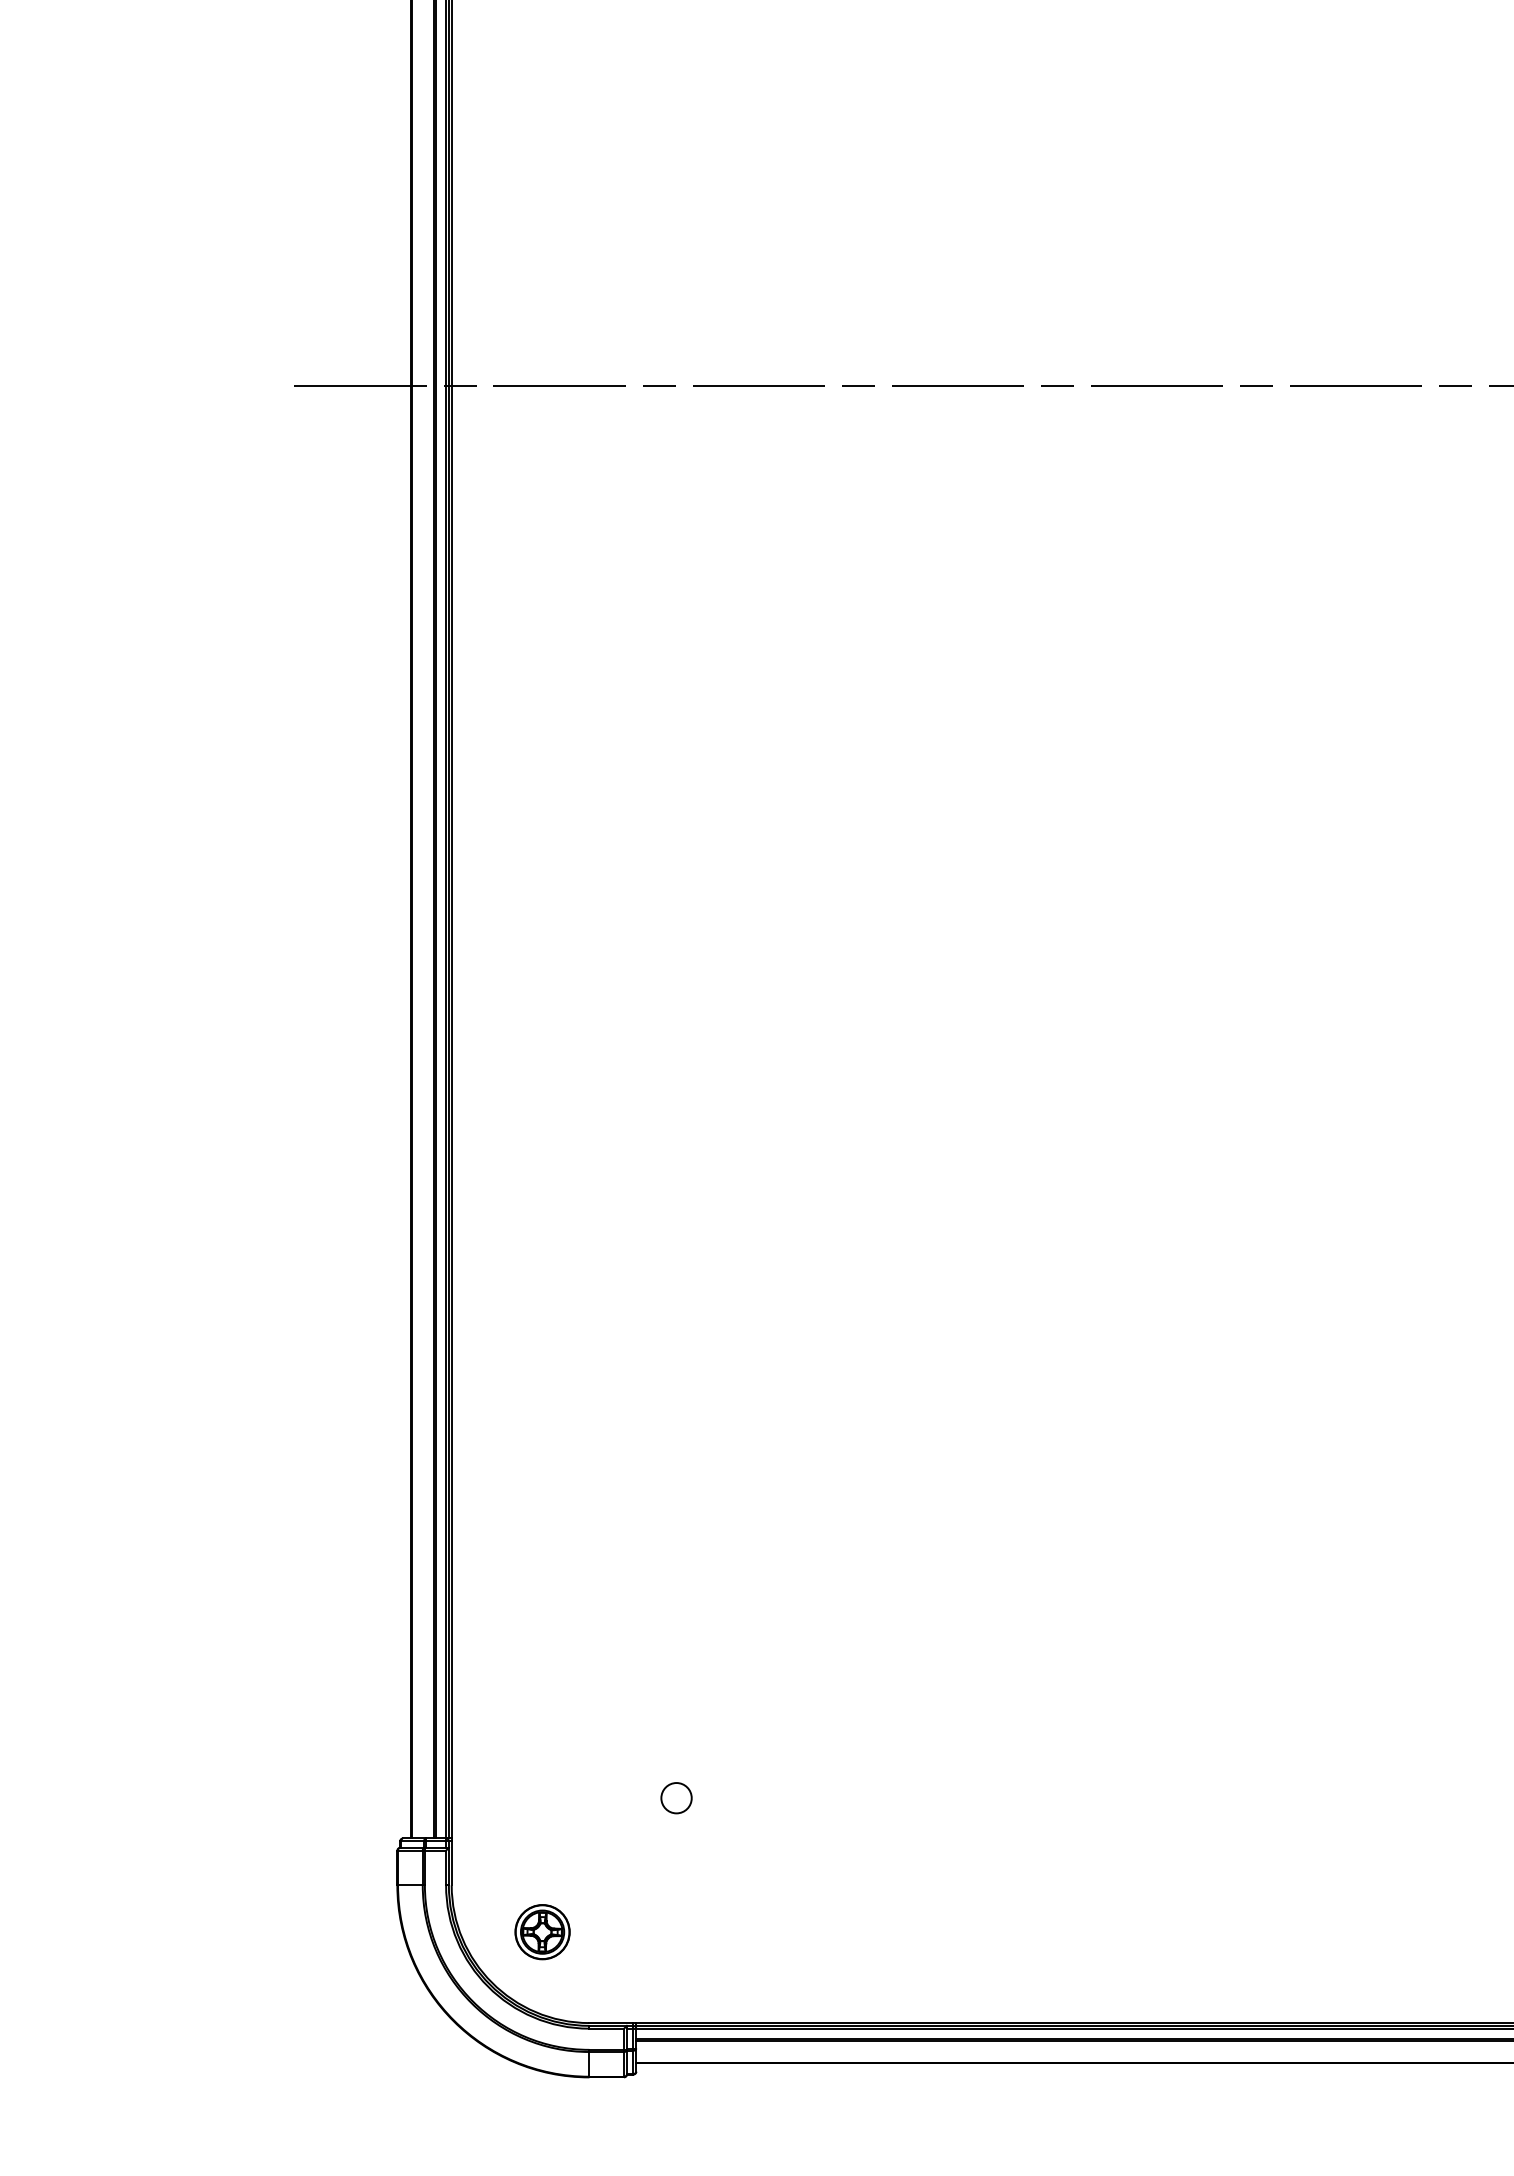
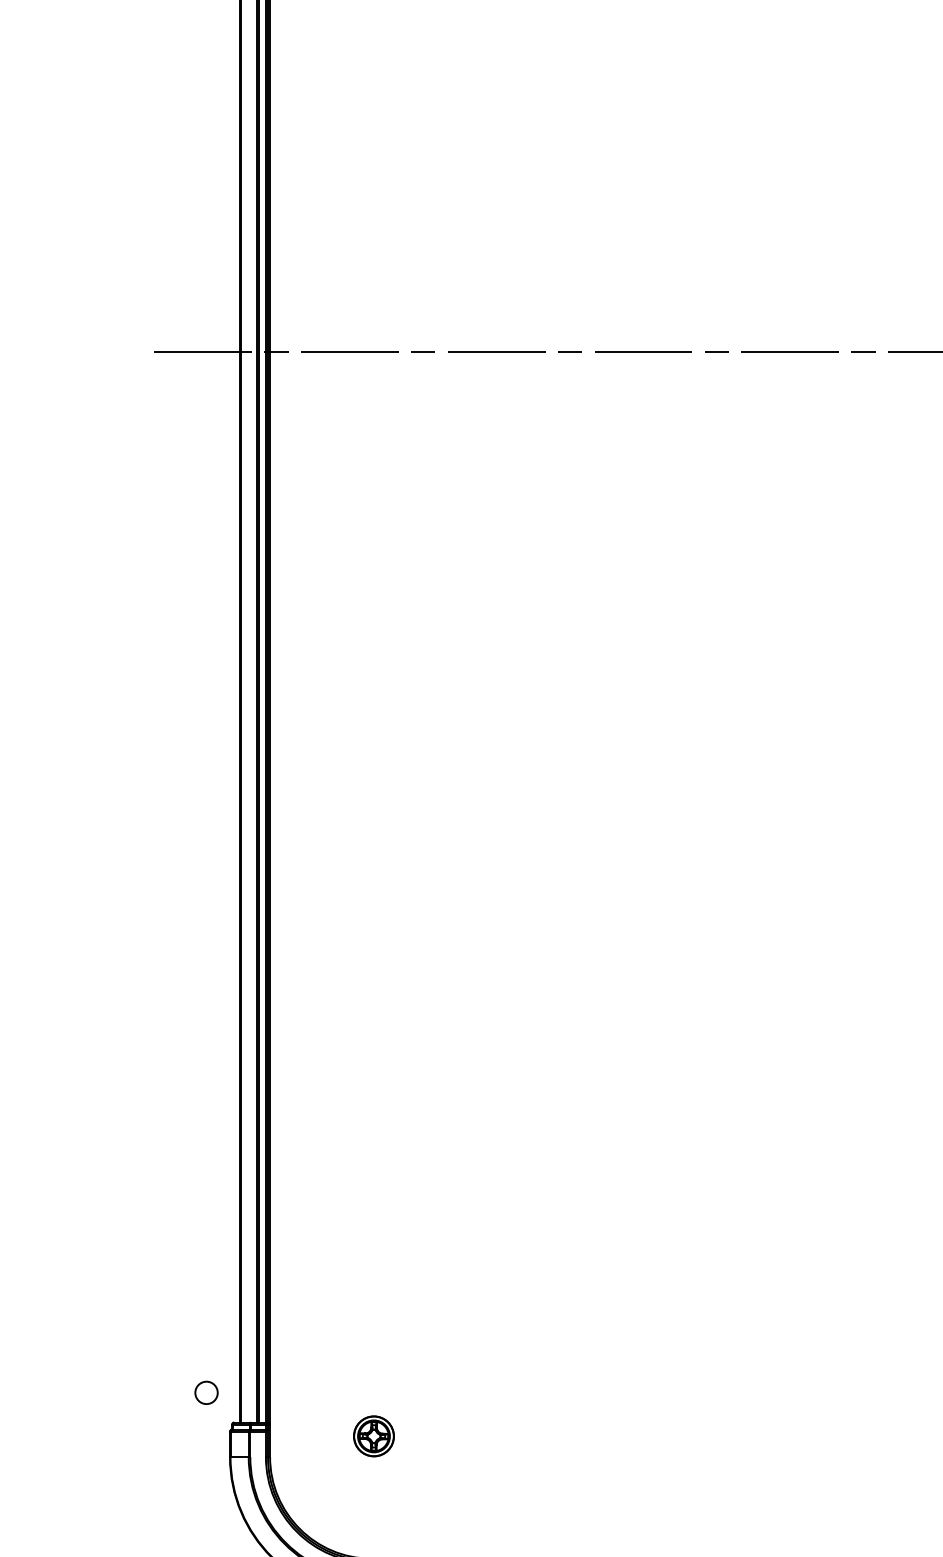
circle: (676, 1798) -> (206, 1393), moved
part: (542, 1932) -> (373, 1436), moved

